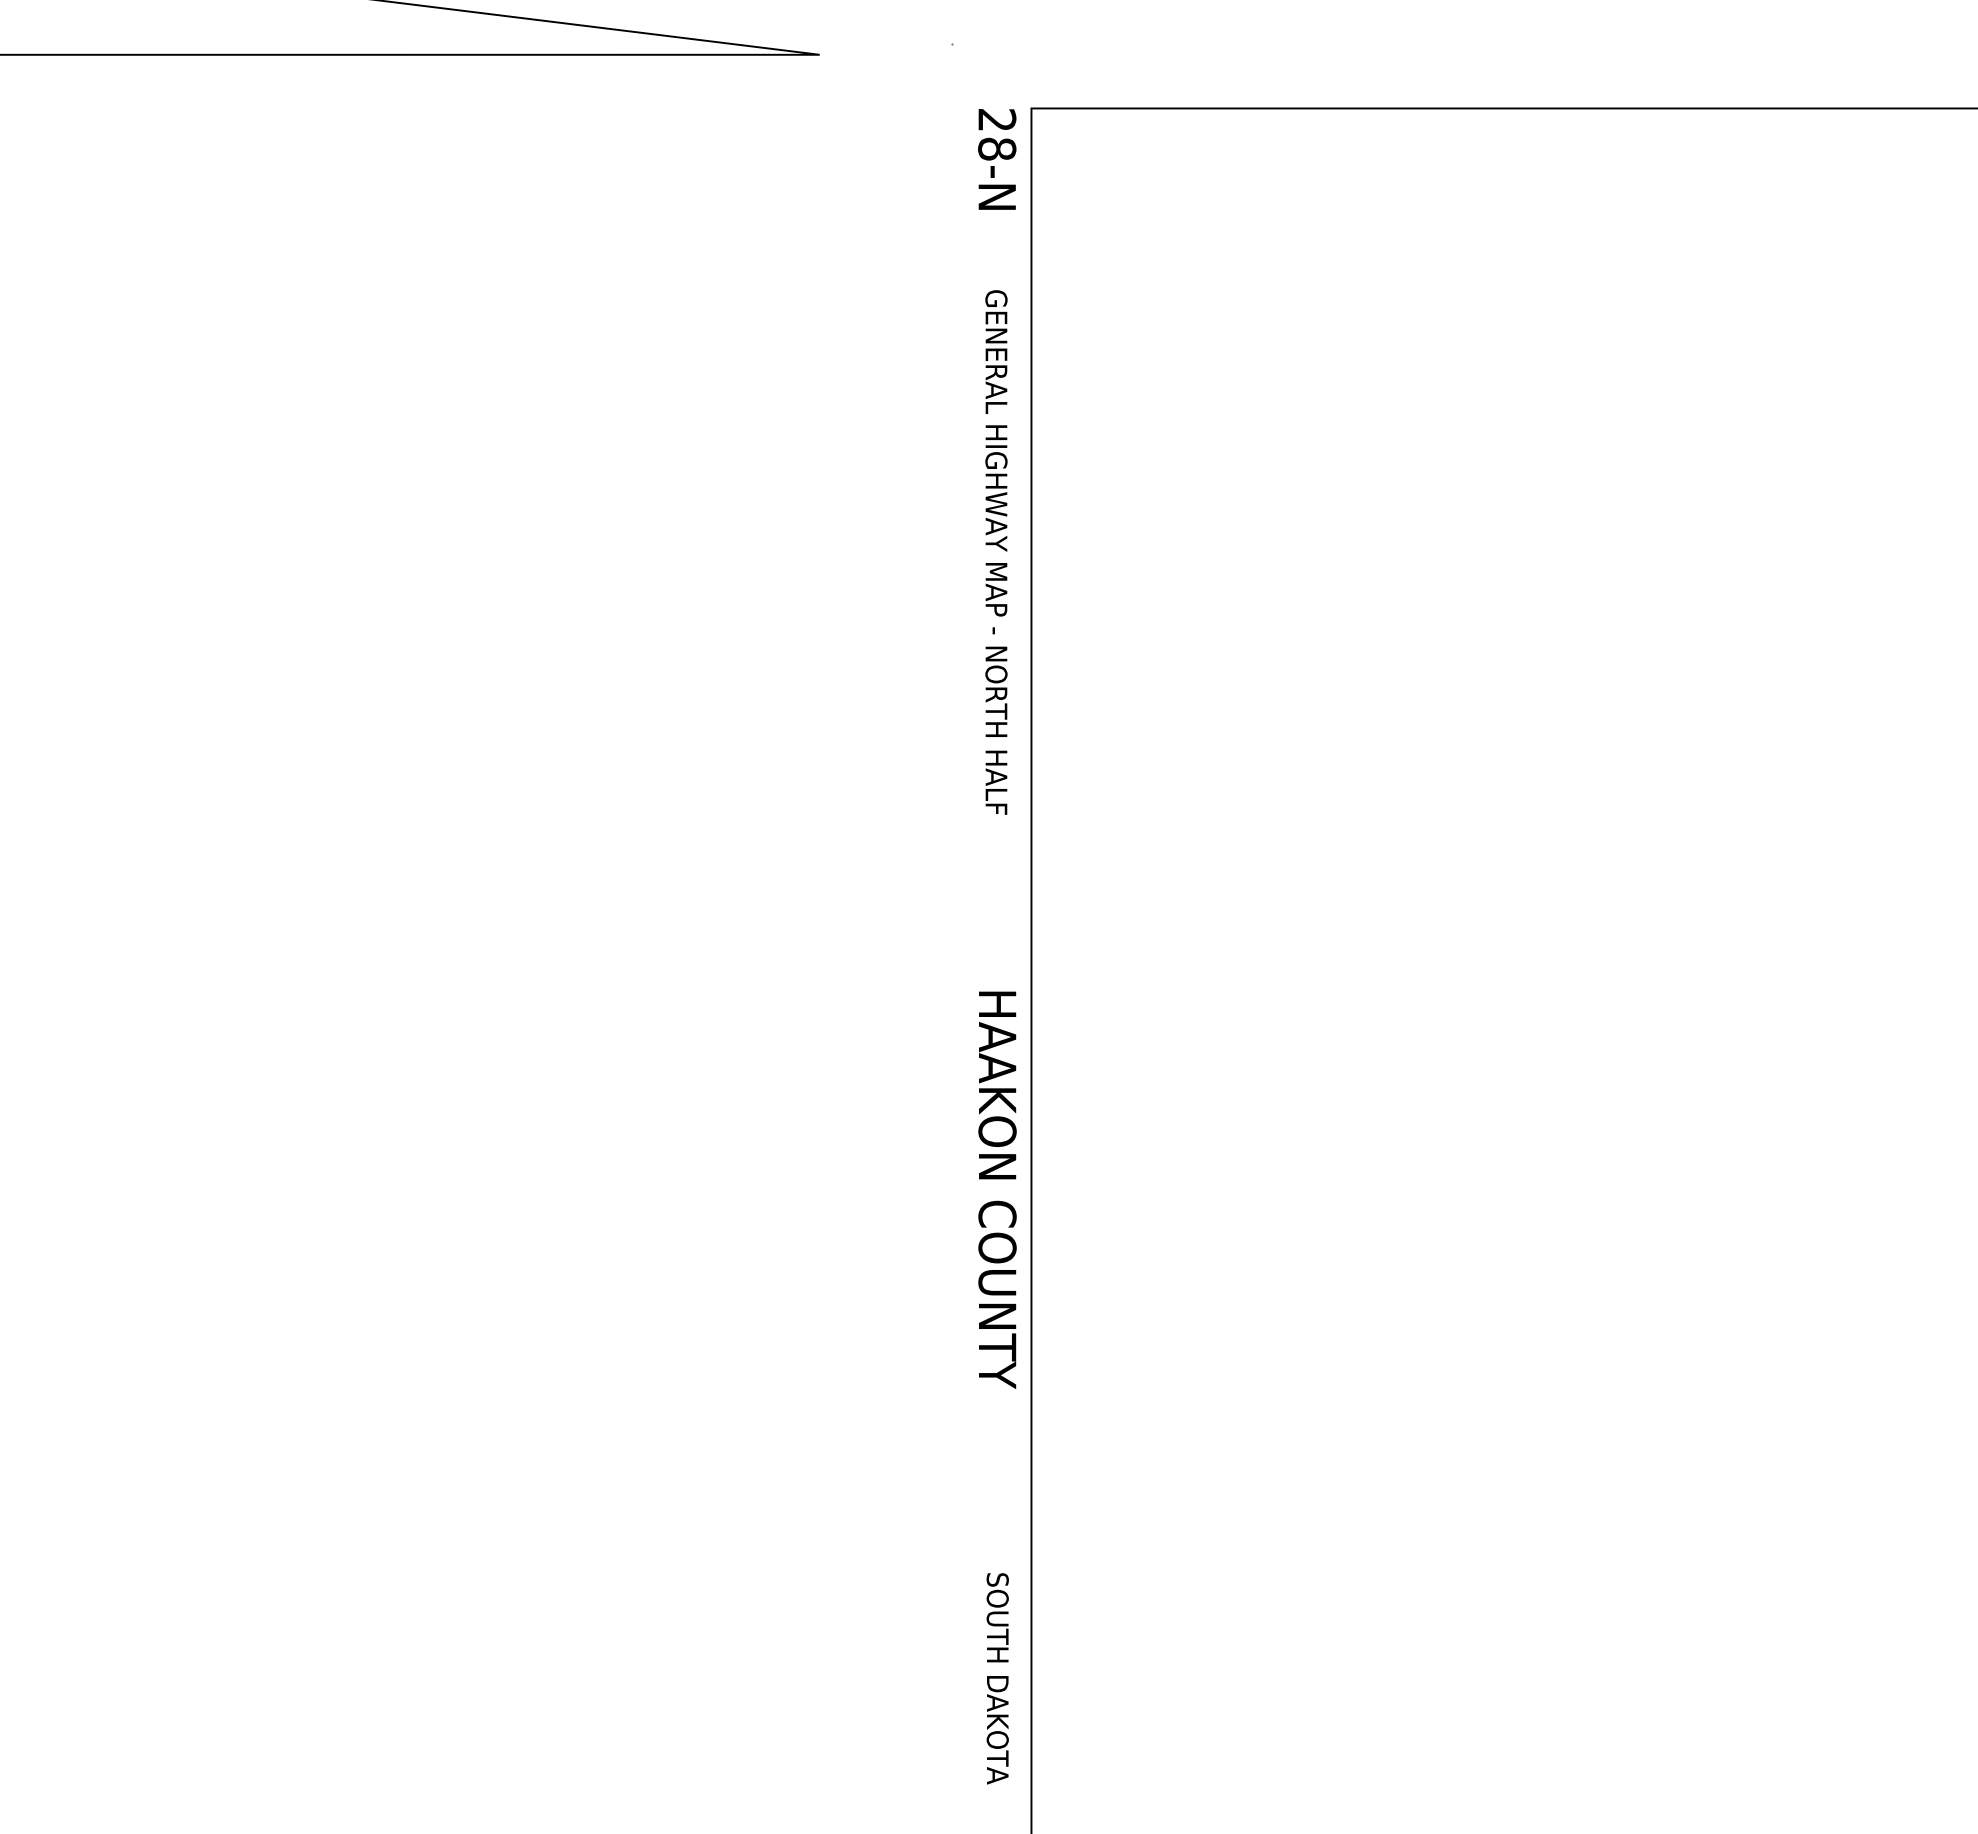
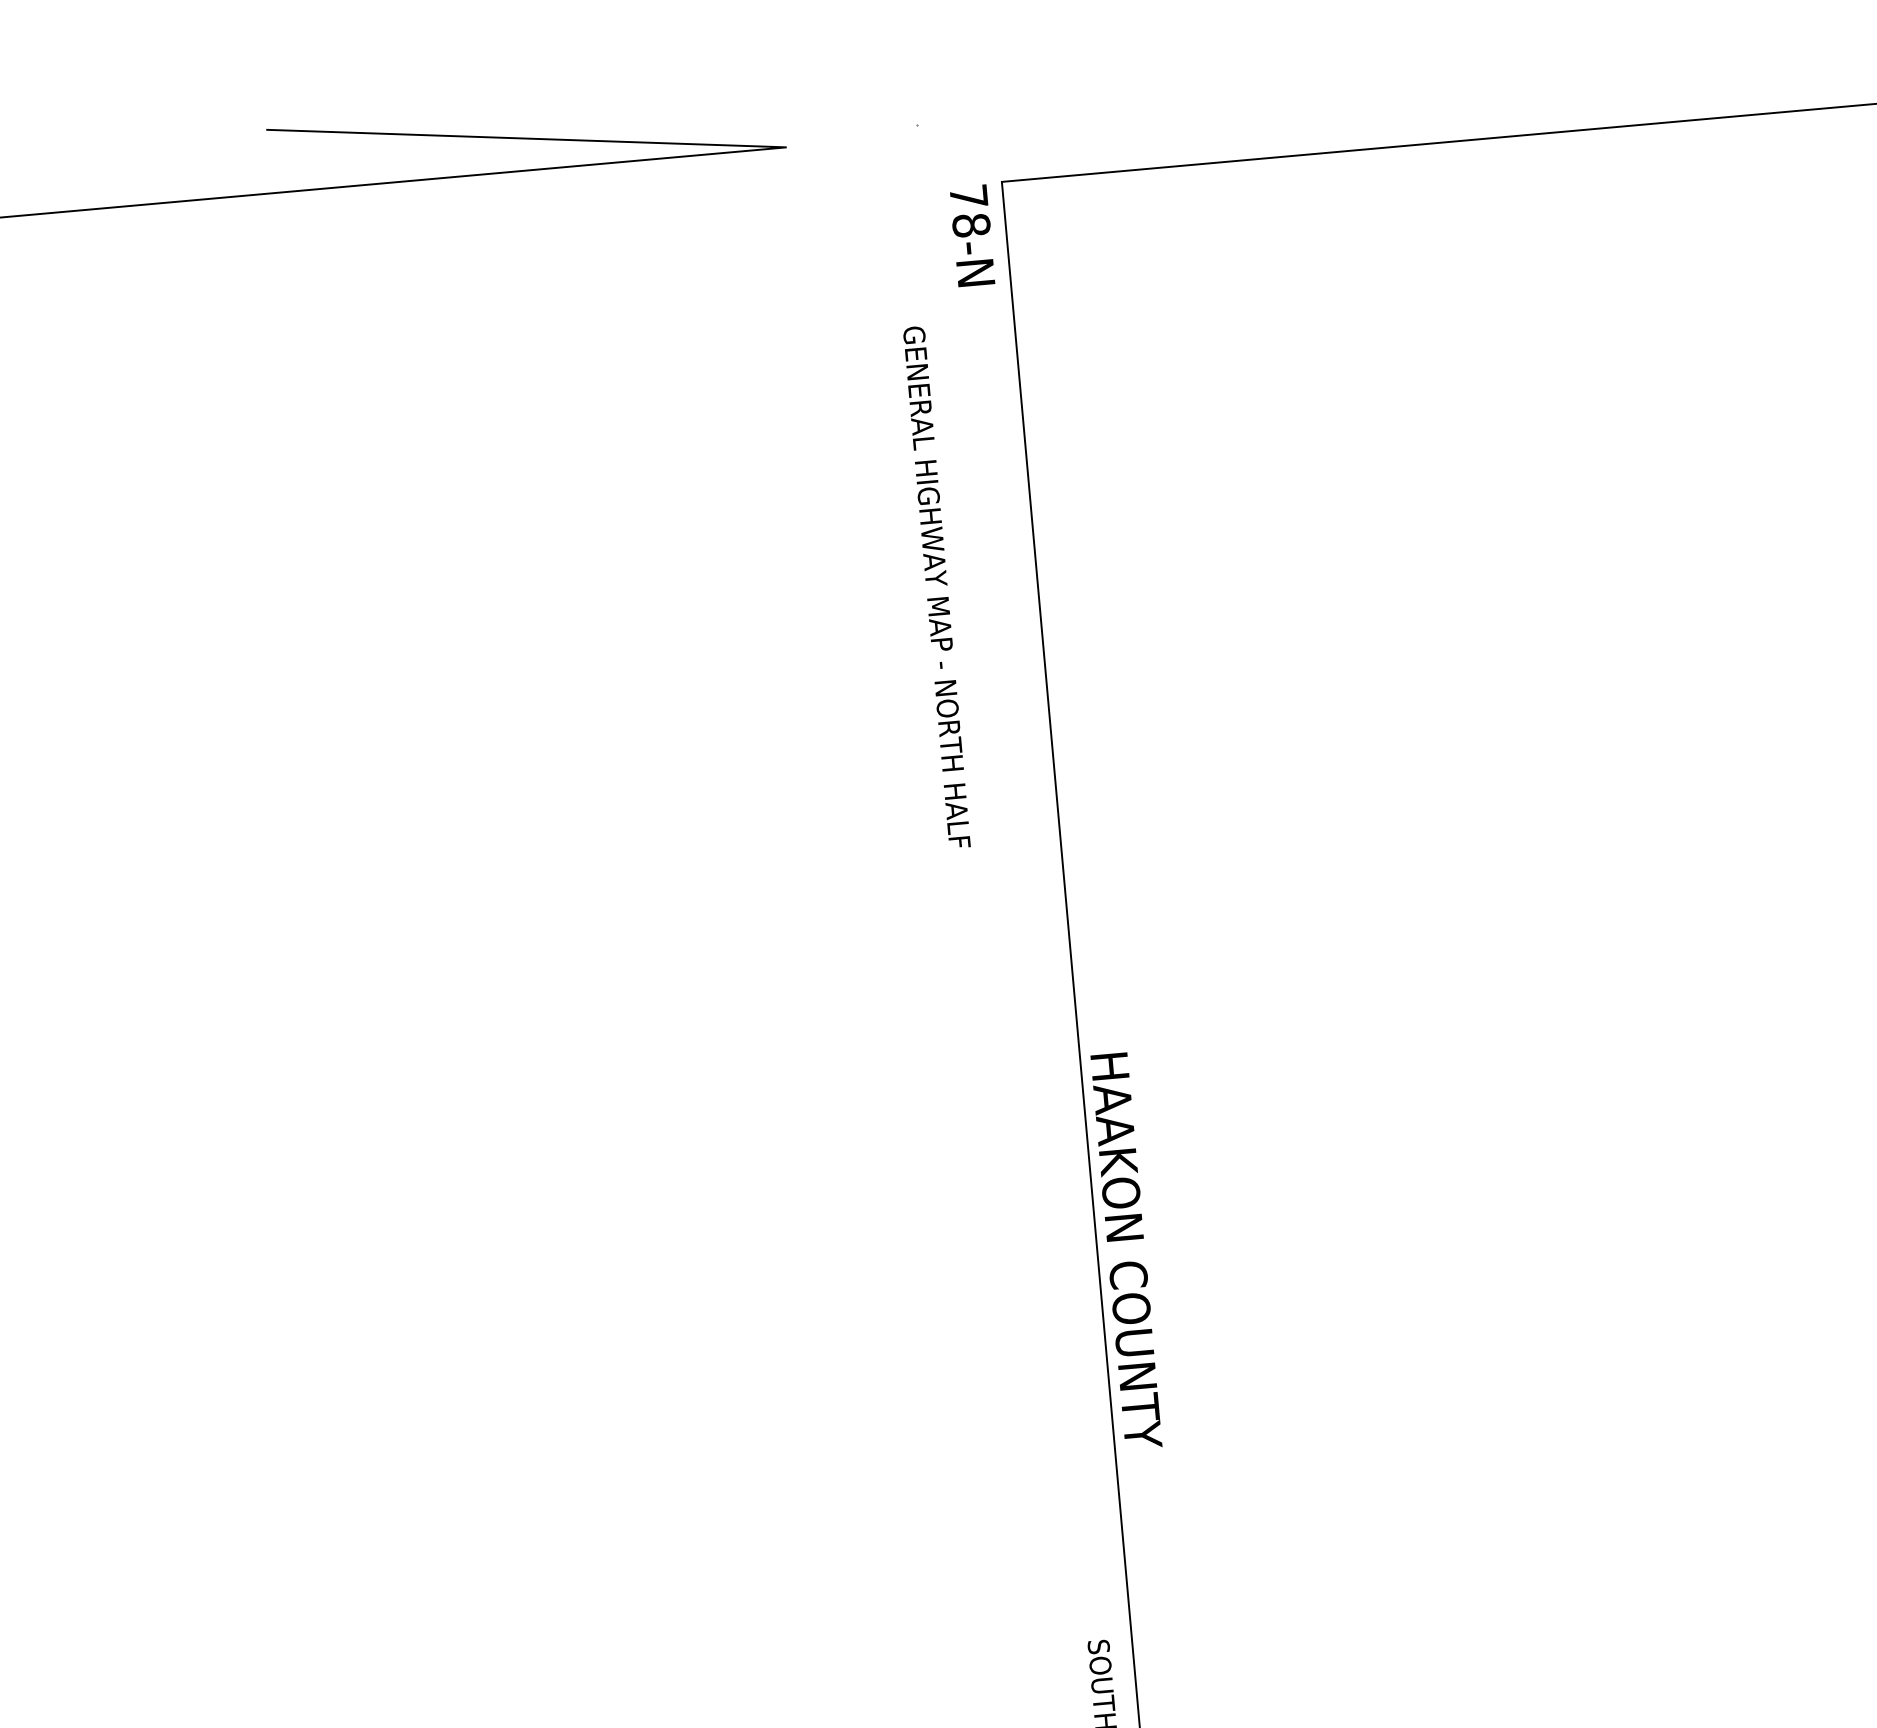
text: (997, 119) -> (969, 195), 28-N -> 78-N
text: (996, 552) -> (936, 587), moved
text: (997, 1189) -> (1126, 1250), moved

